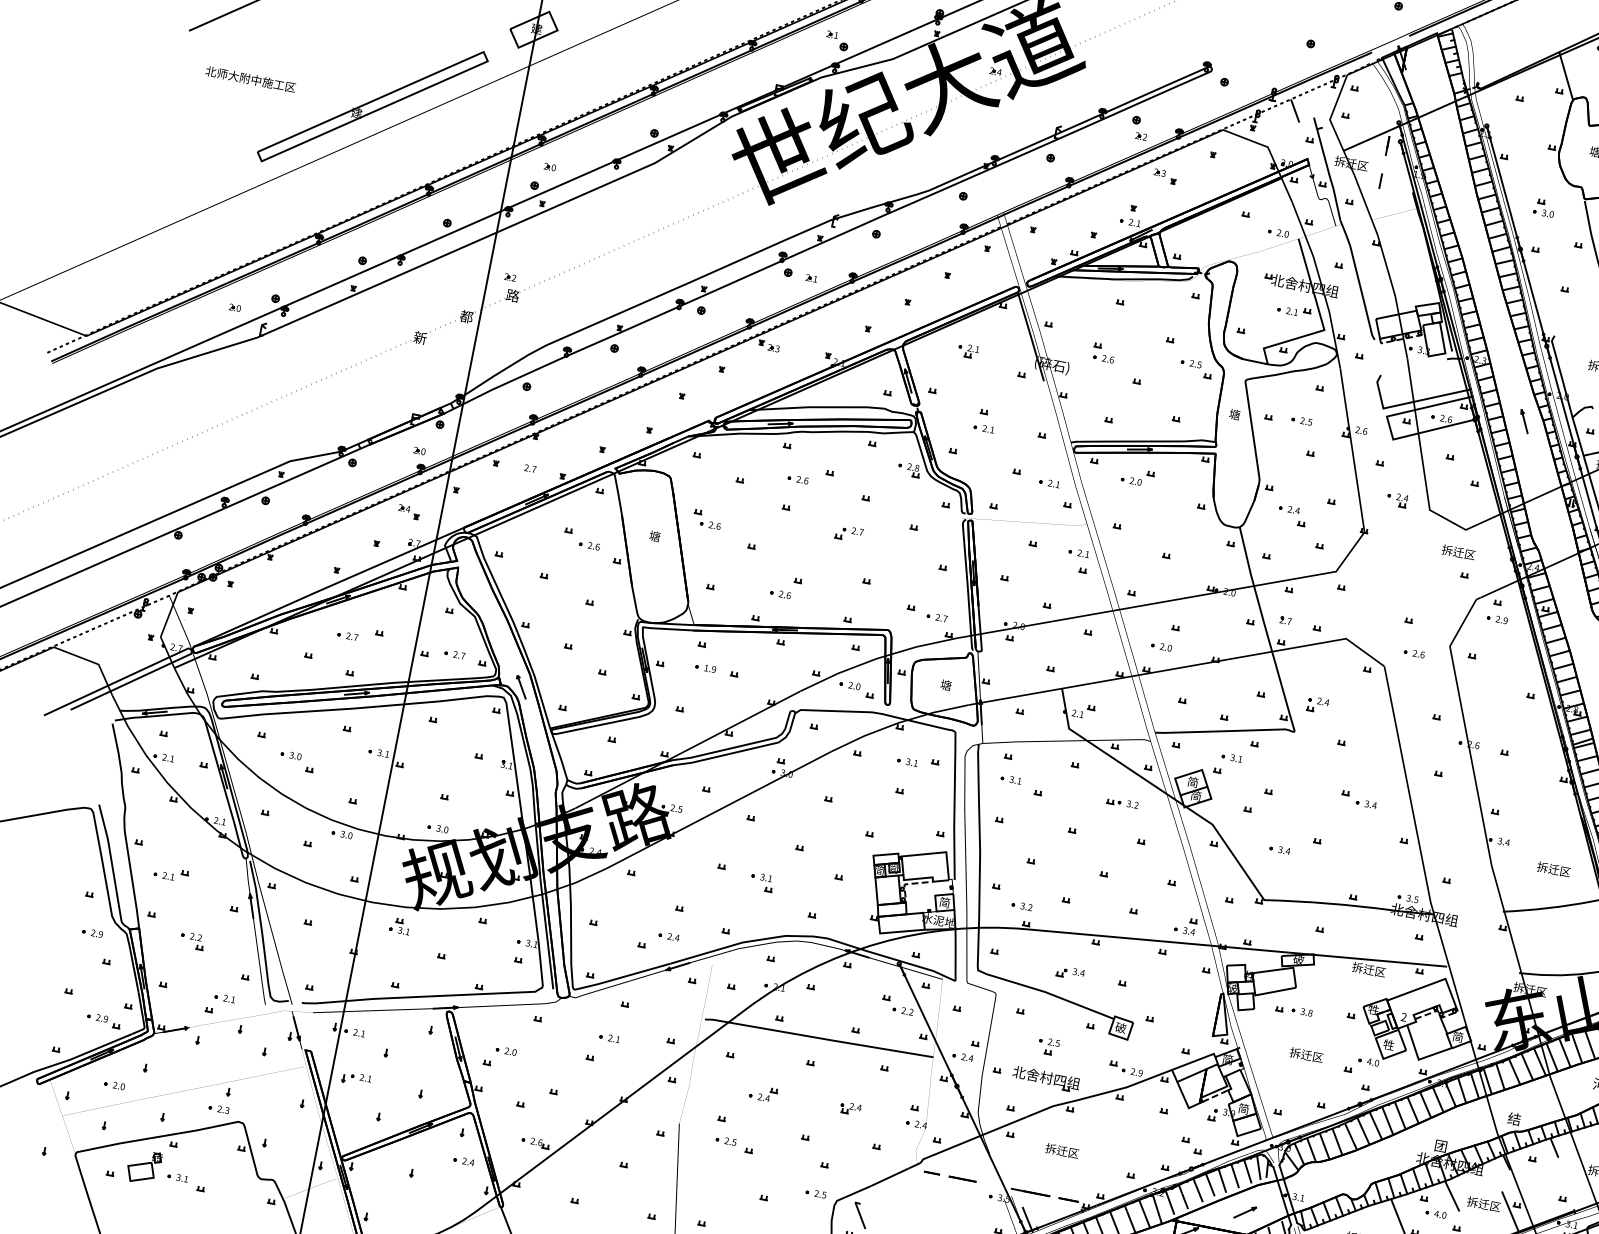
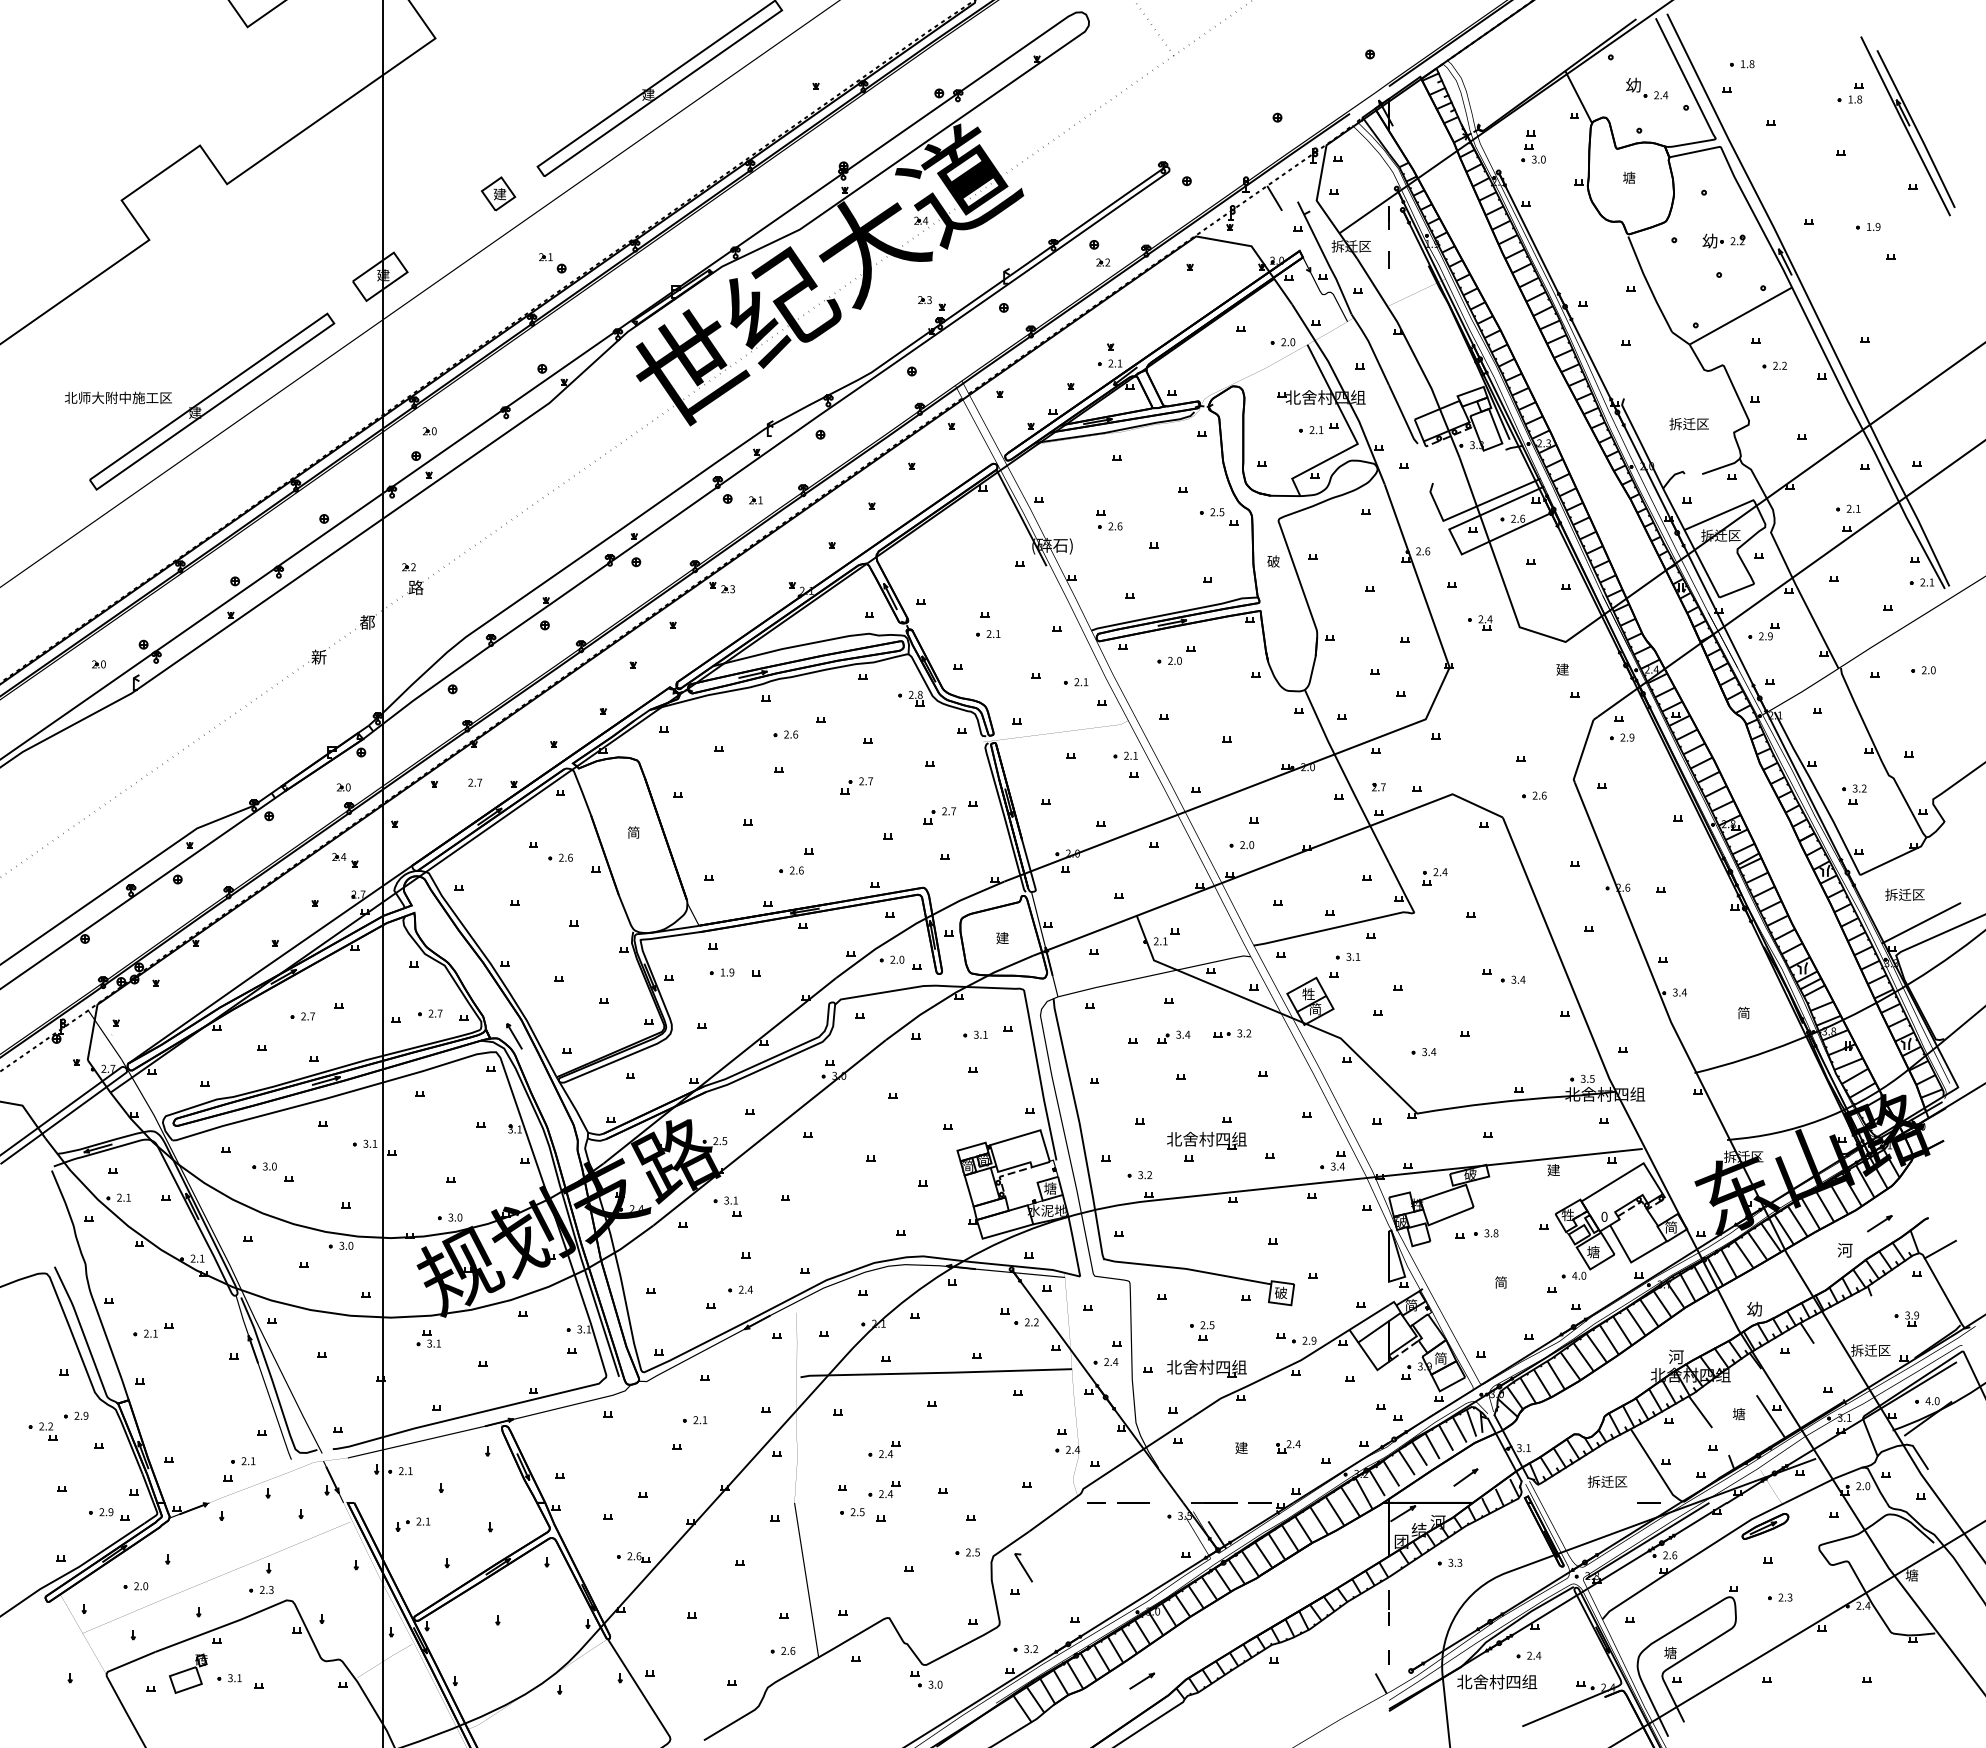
part: (836, 41) -> (552, 263), moved
text: (250, 79) -> (118, 397), moved
part: (1164, 176) -> (931, 303), moved
part: (1544, 207) -> (1533, 153), moved
part: (968, 351) -> (952, 548), removed
text: (1234, 414) -> (1273, 561), 塘 -> 破
part: (1301, 420) -> (1352, 553), removed
part: (1524, 421) -> (1608, 503), removed
part: (1288, 509) -> (1357, 658), removed
part: (710, 524) -> (695, 806), removed
text: (654, 536) -> (633, 832), 塘 -> 简
text: (1458, 552) -> (1562, 669), 拆迁区 -> 建
part: (913, 572) -> (939, 815), added
part: (936, 616) -> (976, 861), removed
text: (945, 685) -> (1002, 938), 塘 -> 建
part: (1010, 779) -> (1098, 1032), removed
text: (1192, 782) -> (1308, 994), 简 -> 牲
text: (1553, 869) -> (1743, 1012), 拆迁区 -> 简
part: (762, 882) -> (727, 1206), moved
part: (1083, 888) -> (1206, 1140), added
text: (945, 902) -> (1050, 1188), 简 -> 塘
part: (192, 940) -> (42, 1431), moved
text: (1368, 970) -> (1553, 1170), 拆迁区 -> 建
part: (1070, 972) -> (1173, 1036), moved
text: (1404, 1016) -> (1604, 1216), 2 -> 0
text: (1388, 1045) -> (1593, 1252), 牲 -> 塘
part: (505, 1050) -> (578, 1458), removed
text: (1306, 1055) -> (1500, 1282), 拆迁区 -> 简
part: (850, 1108) -> (1288, 1446), moved
text: (1514, 1118) -> (1754, 1308), 结 -> 幼
part: (756, 1127) -> (884, 1489), added
text: (1441, 1145) -> (1676, 1356), 团 -> 河
text: (1062, 1150) -> (1241, 1447), 拆迁区 -> 建
part: (464, 1161) -> (555, 1594), removed
text: (1483, 1203) -> (1738, 1413), 拆迁区 -> 塘
part: (1435, 1213) -> (1685, 1435), removed

